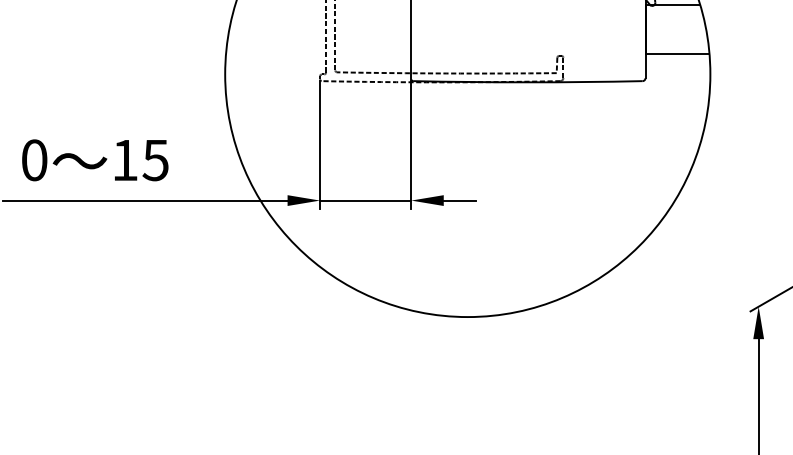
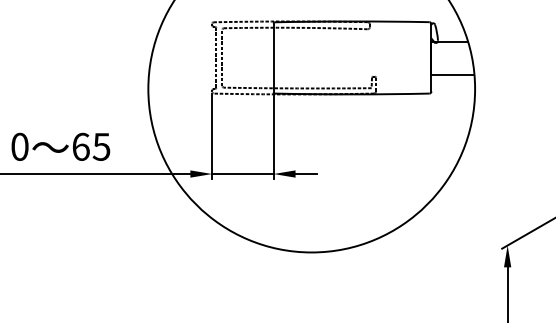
text: (125, 159) -> (81, 146), 15 -> 65

